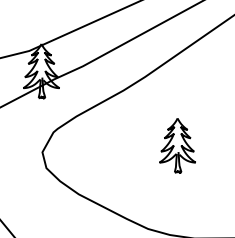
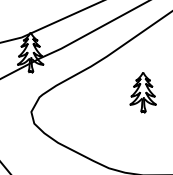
part: (177, 145) -> (143, 92), moved

